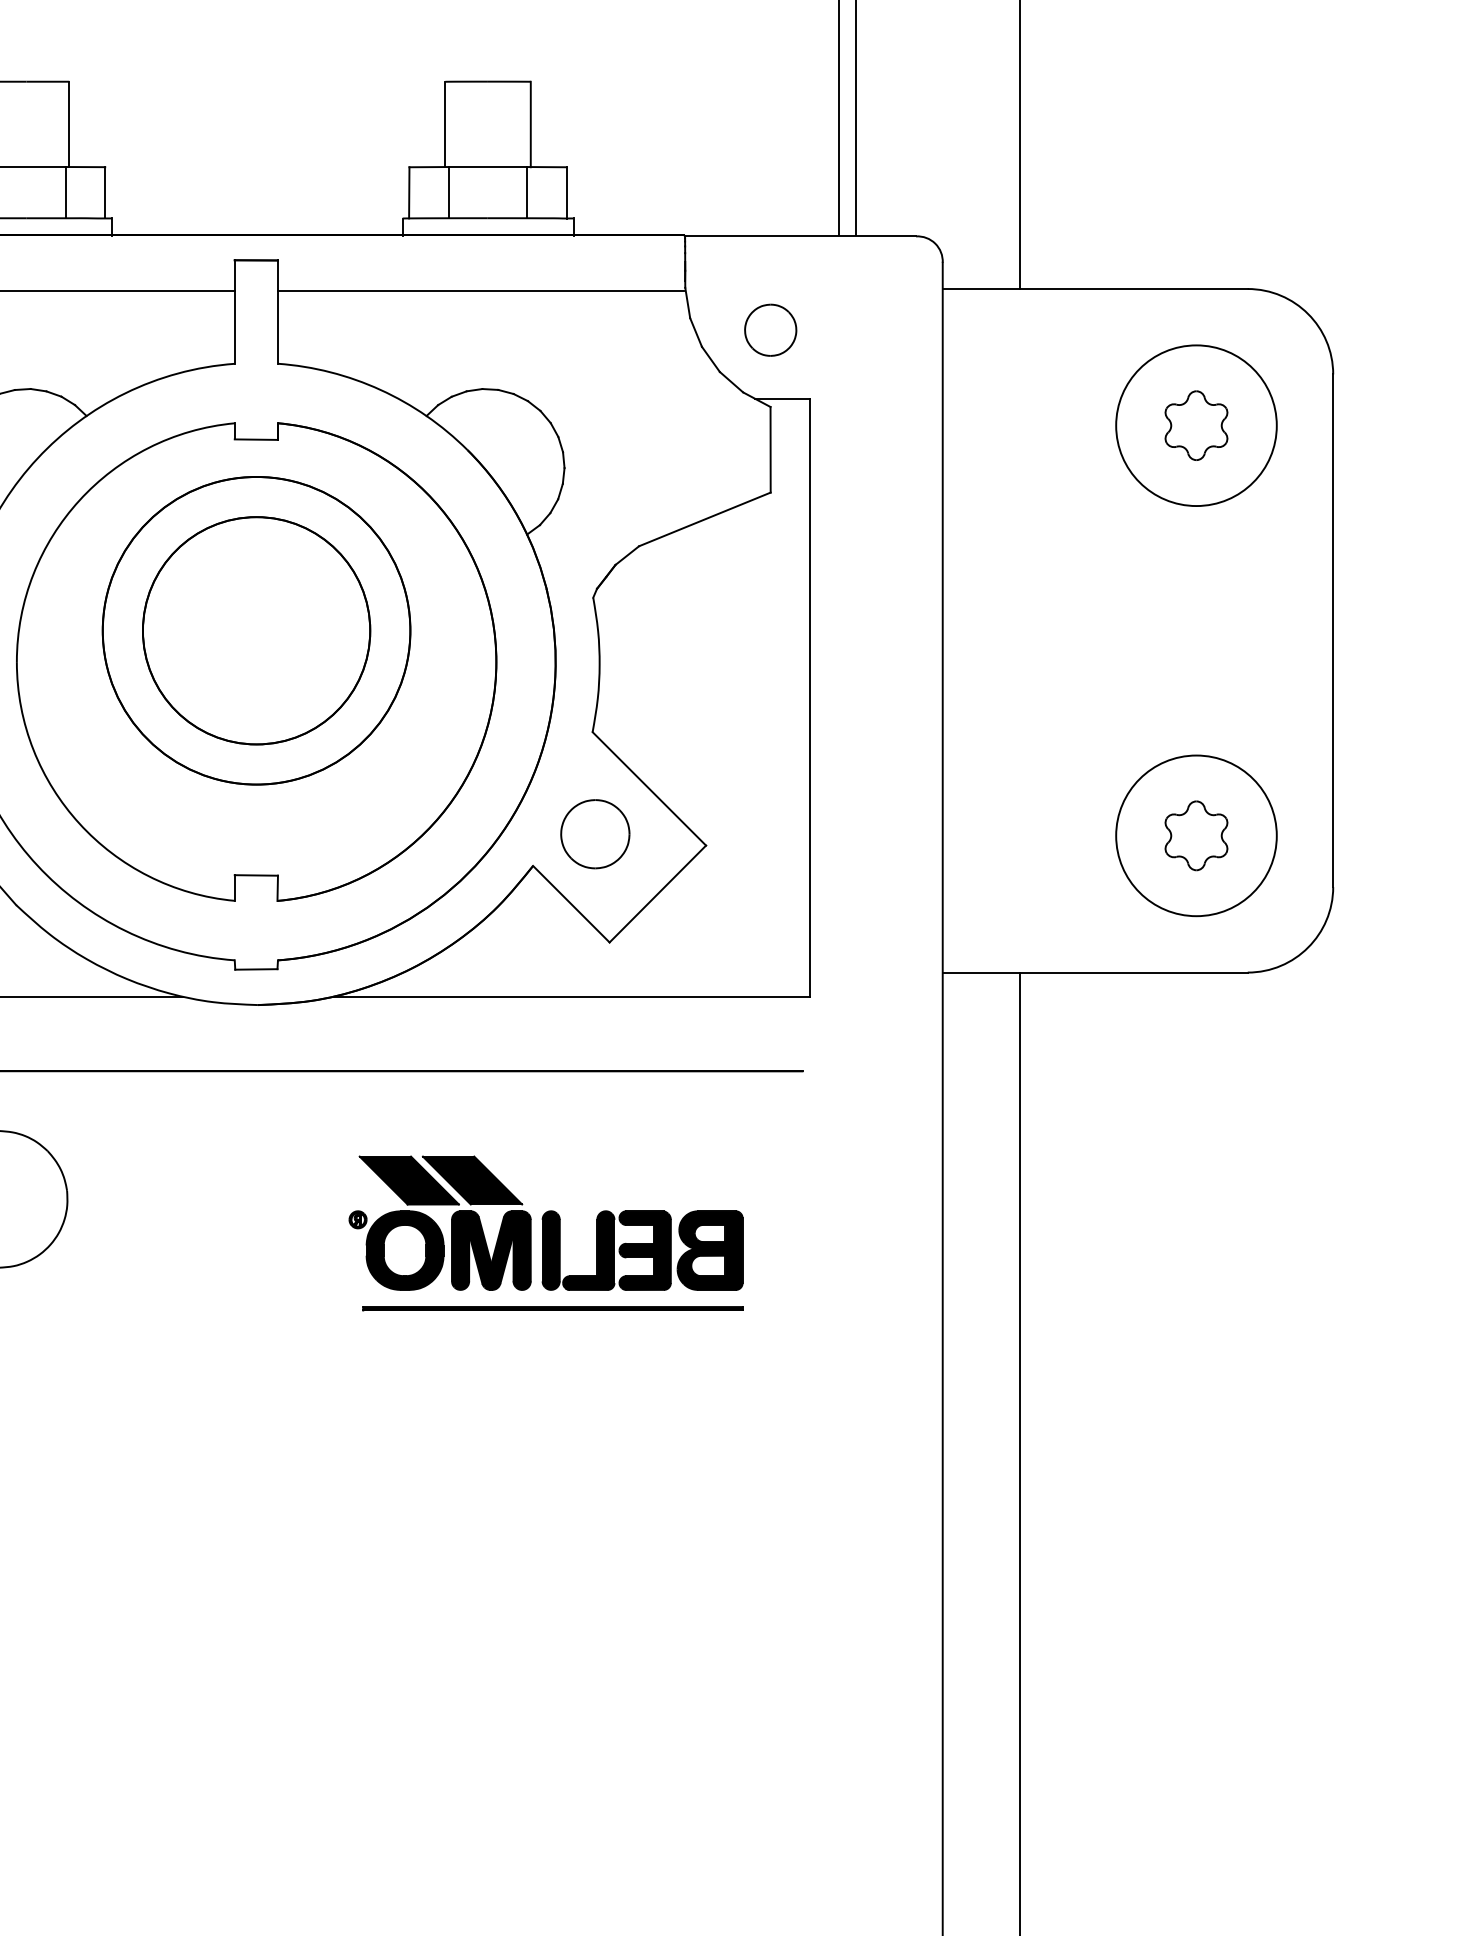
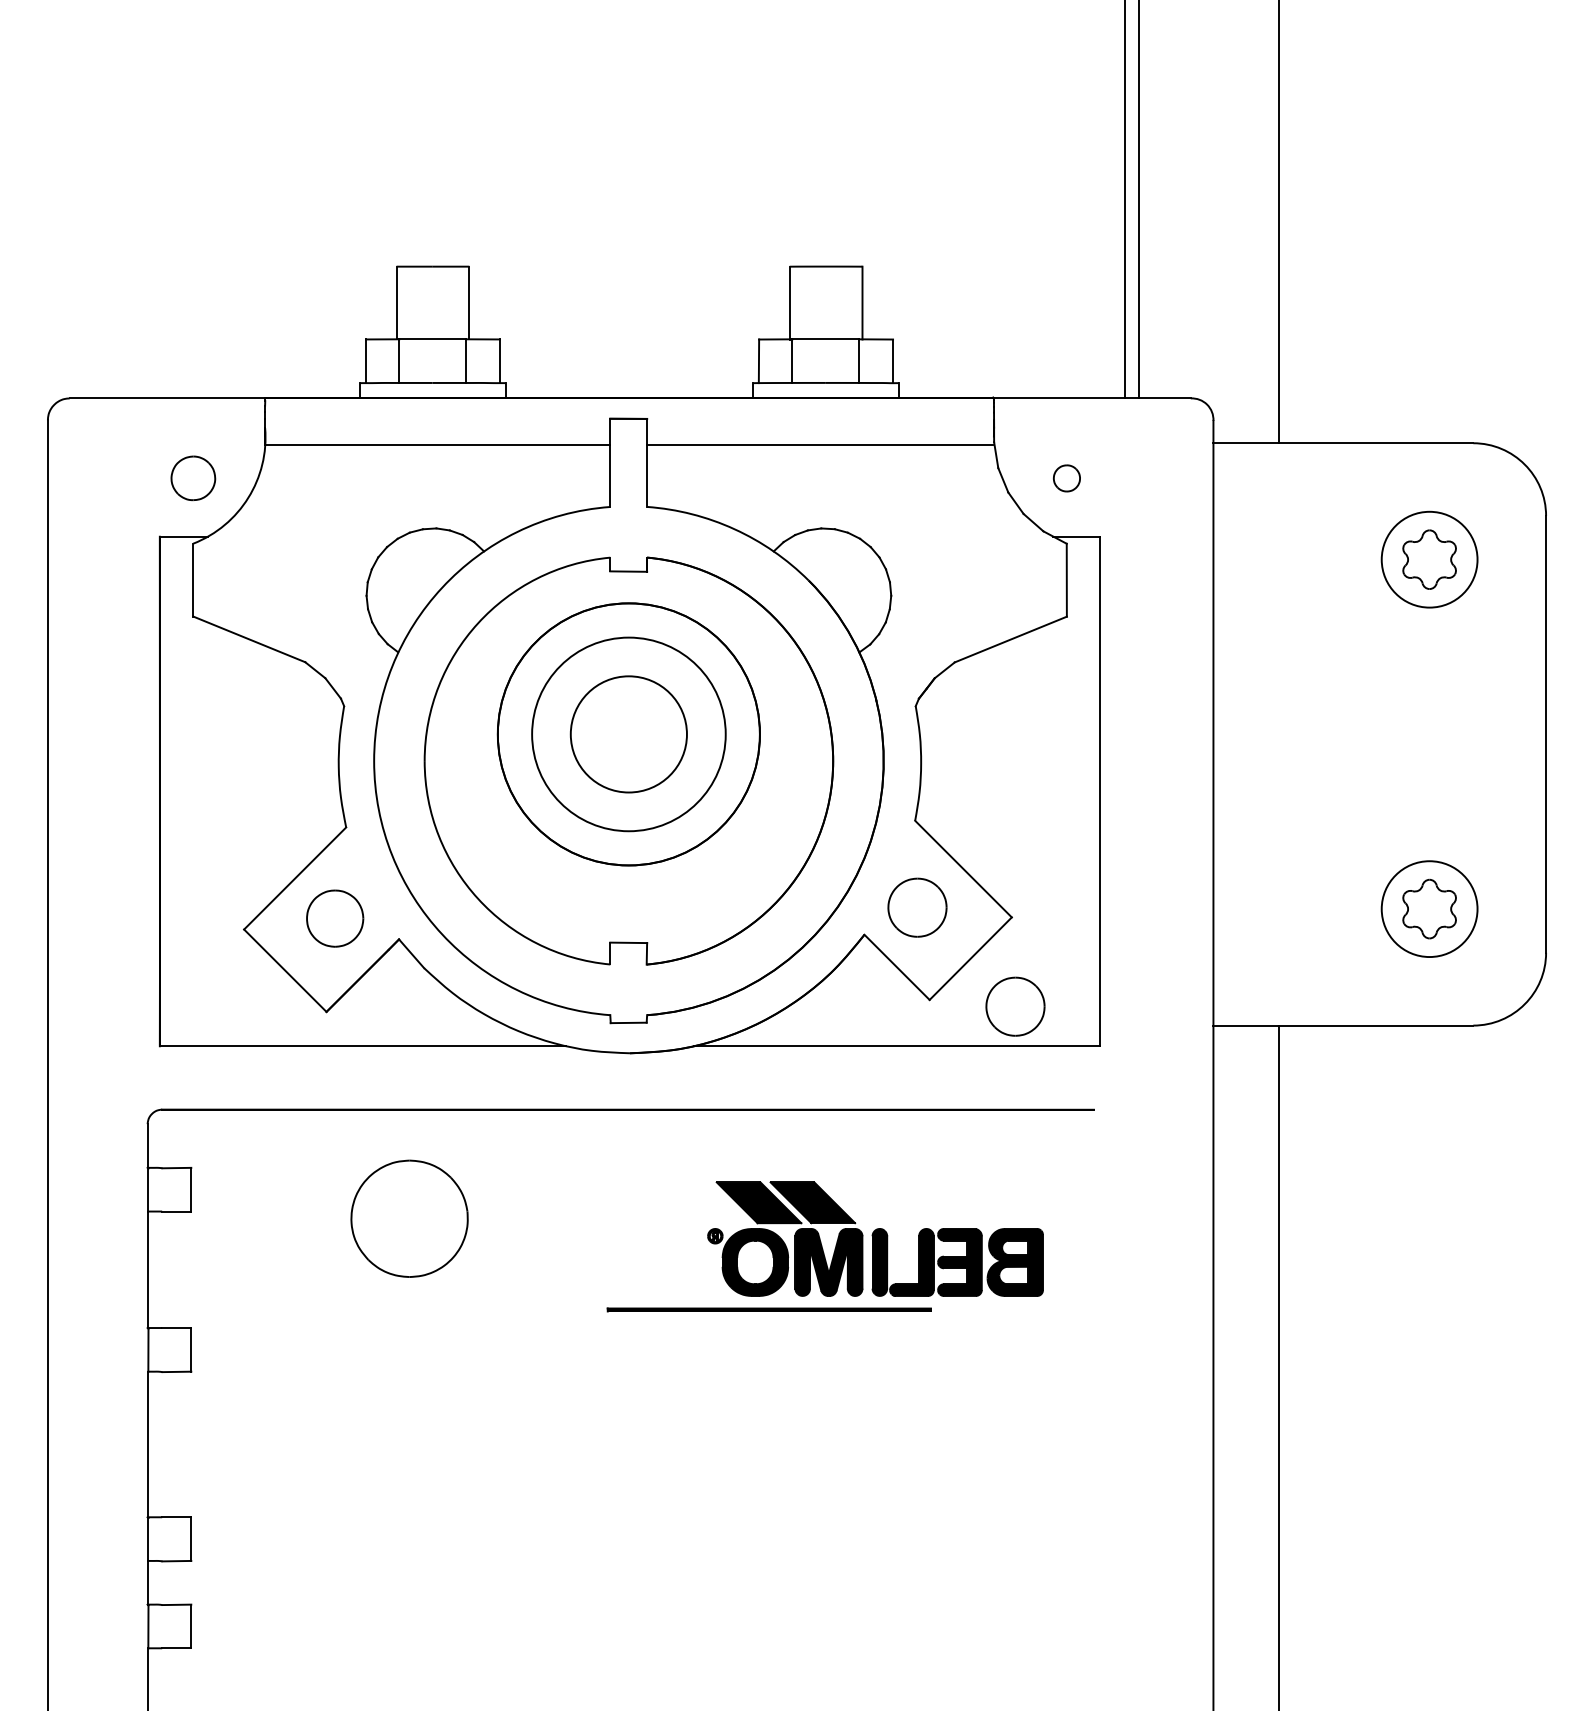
part: (770, 330) -> (1066, 478), size x0.6
circle: (1196, 425) -> (1429, 559), size x0.7
circle: (256, 630) -> (628, 734), size x0.6
circle: (1196, 835) -> (1429, 908), size x0.7
part: (710, 950) -> (1015, 1006), added
part: (551, 1308) -> (768, 1309), moved

